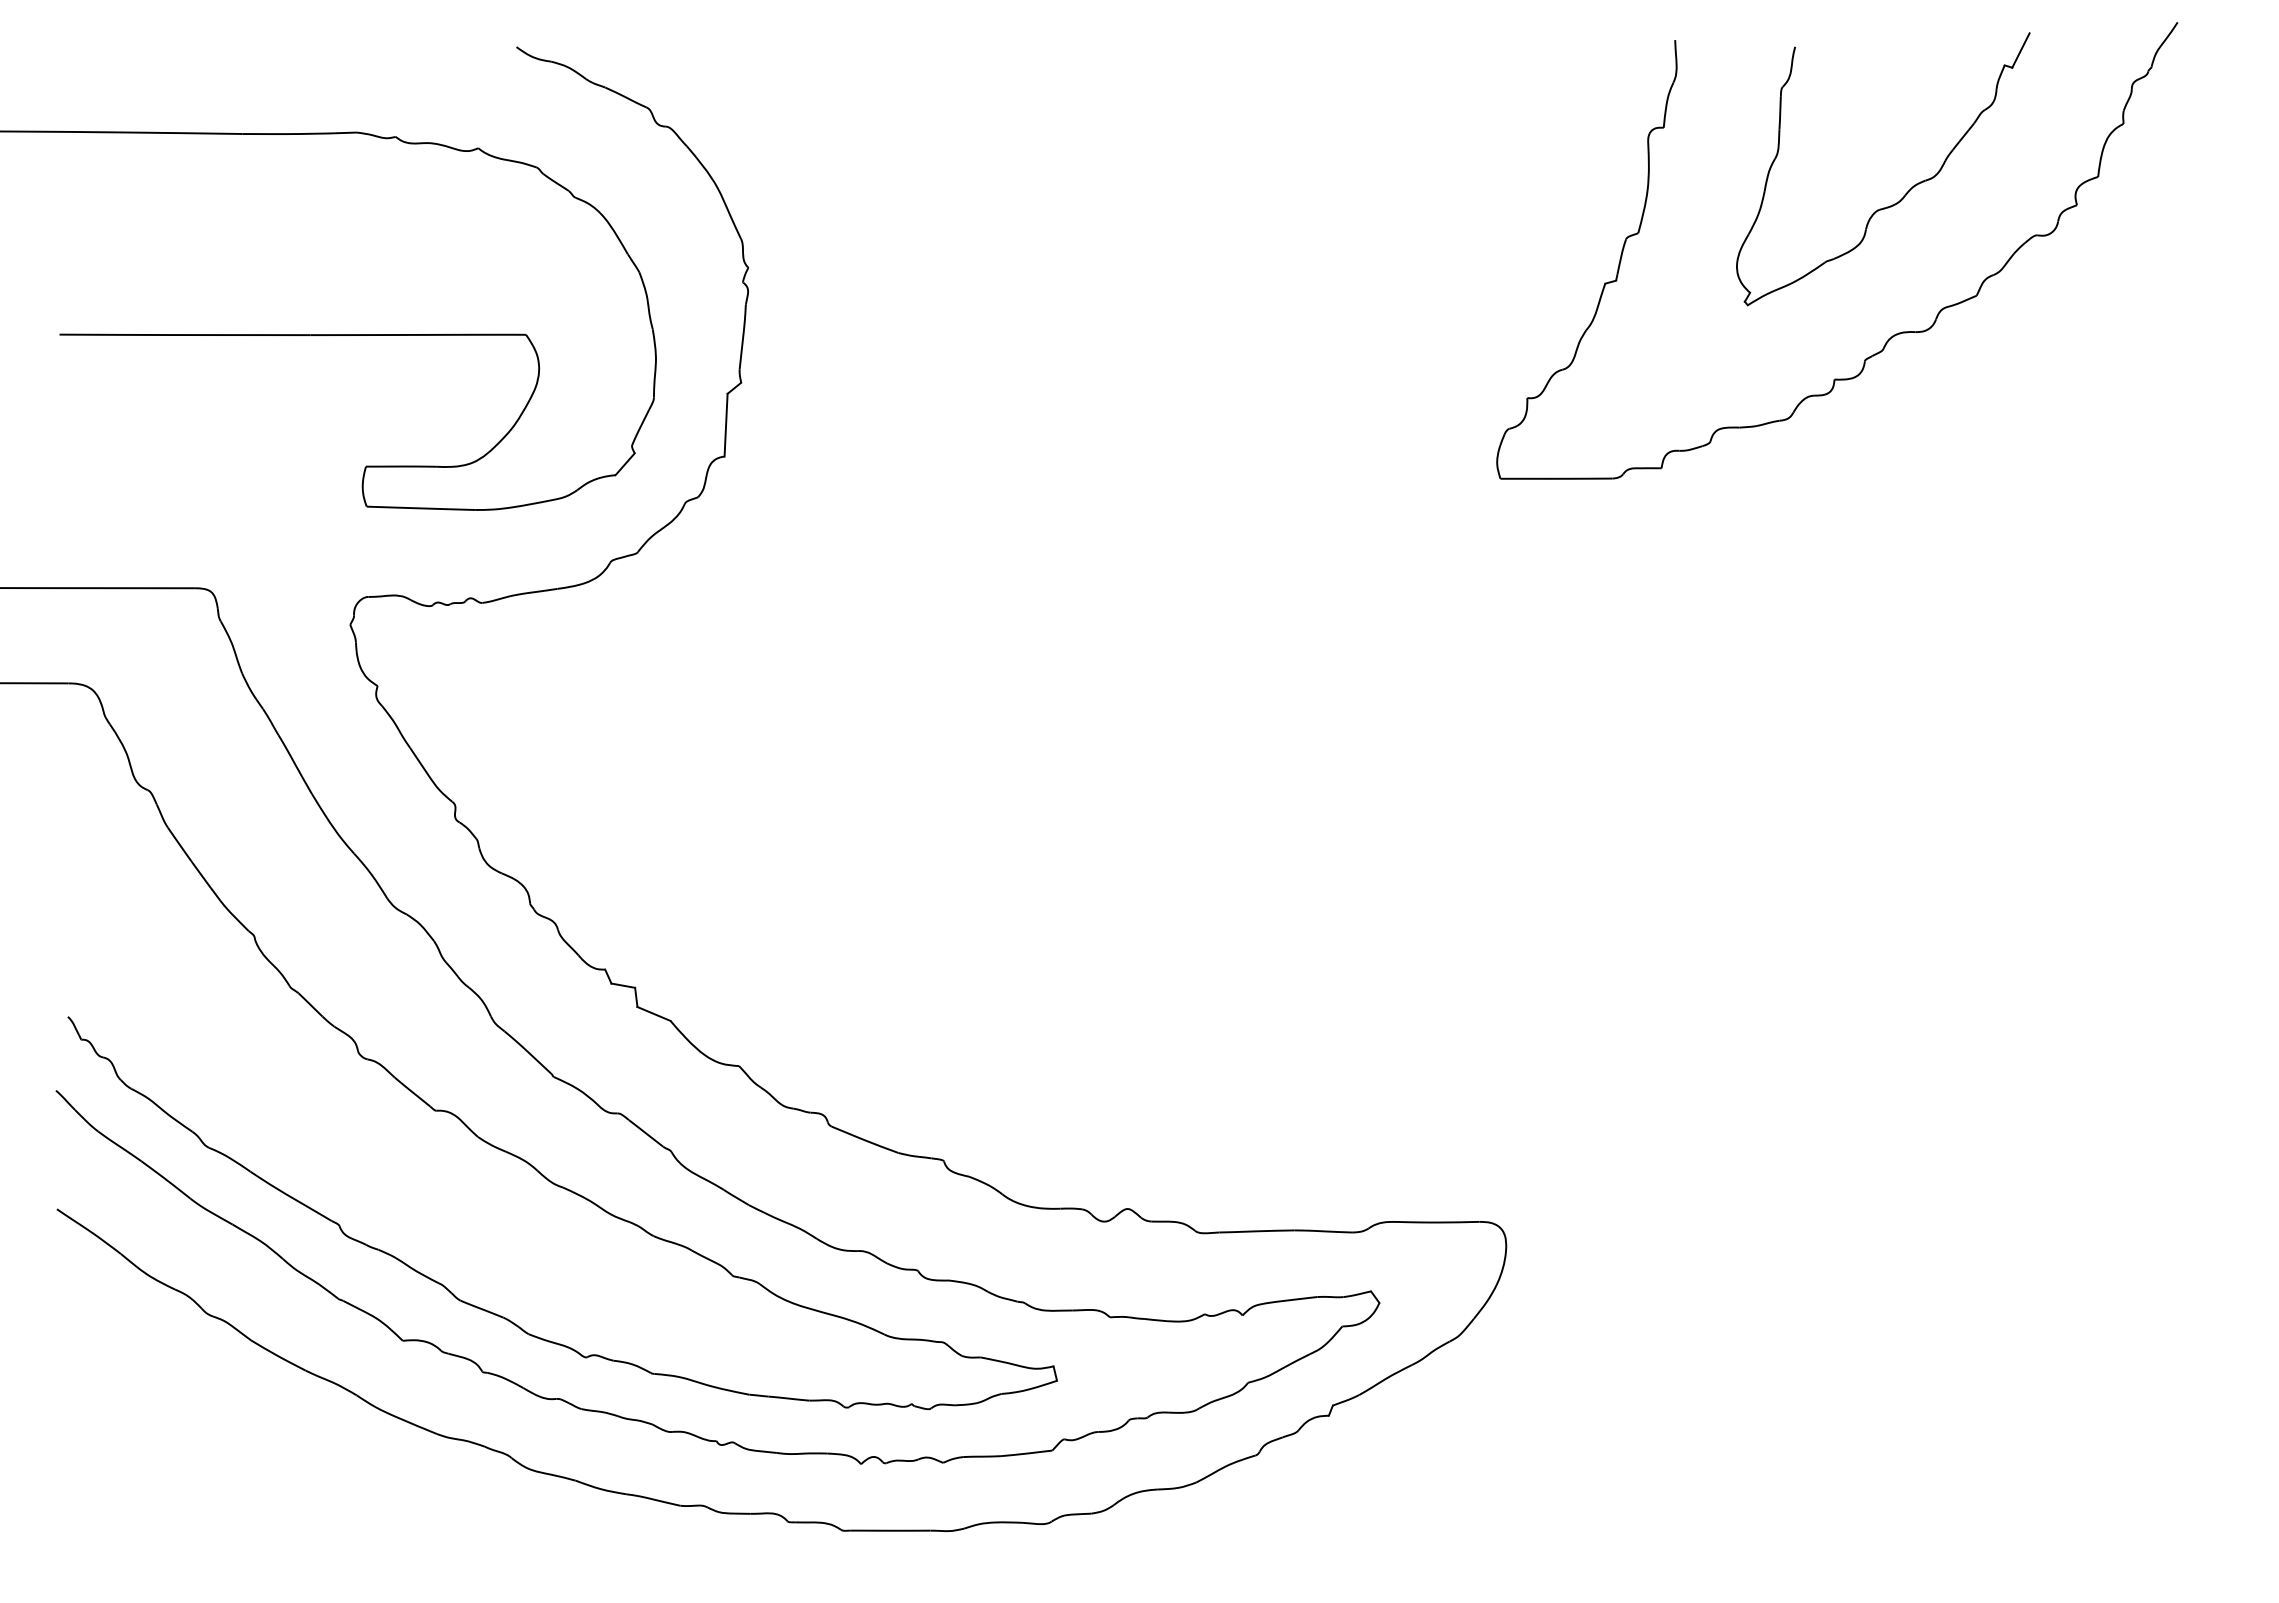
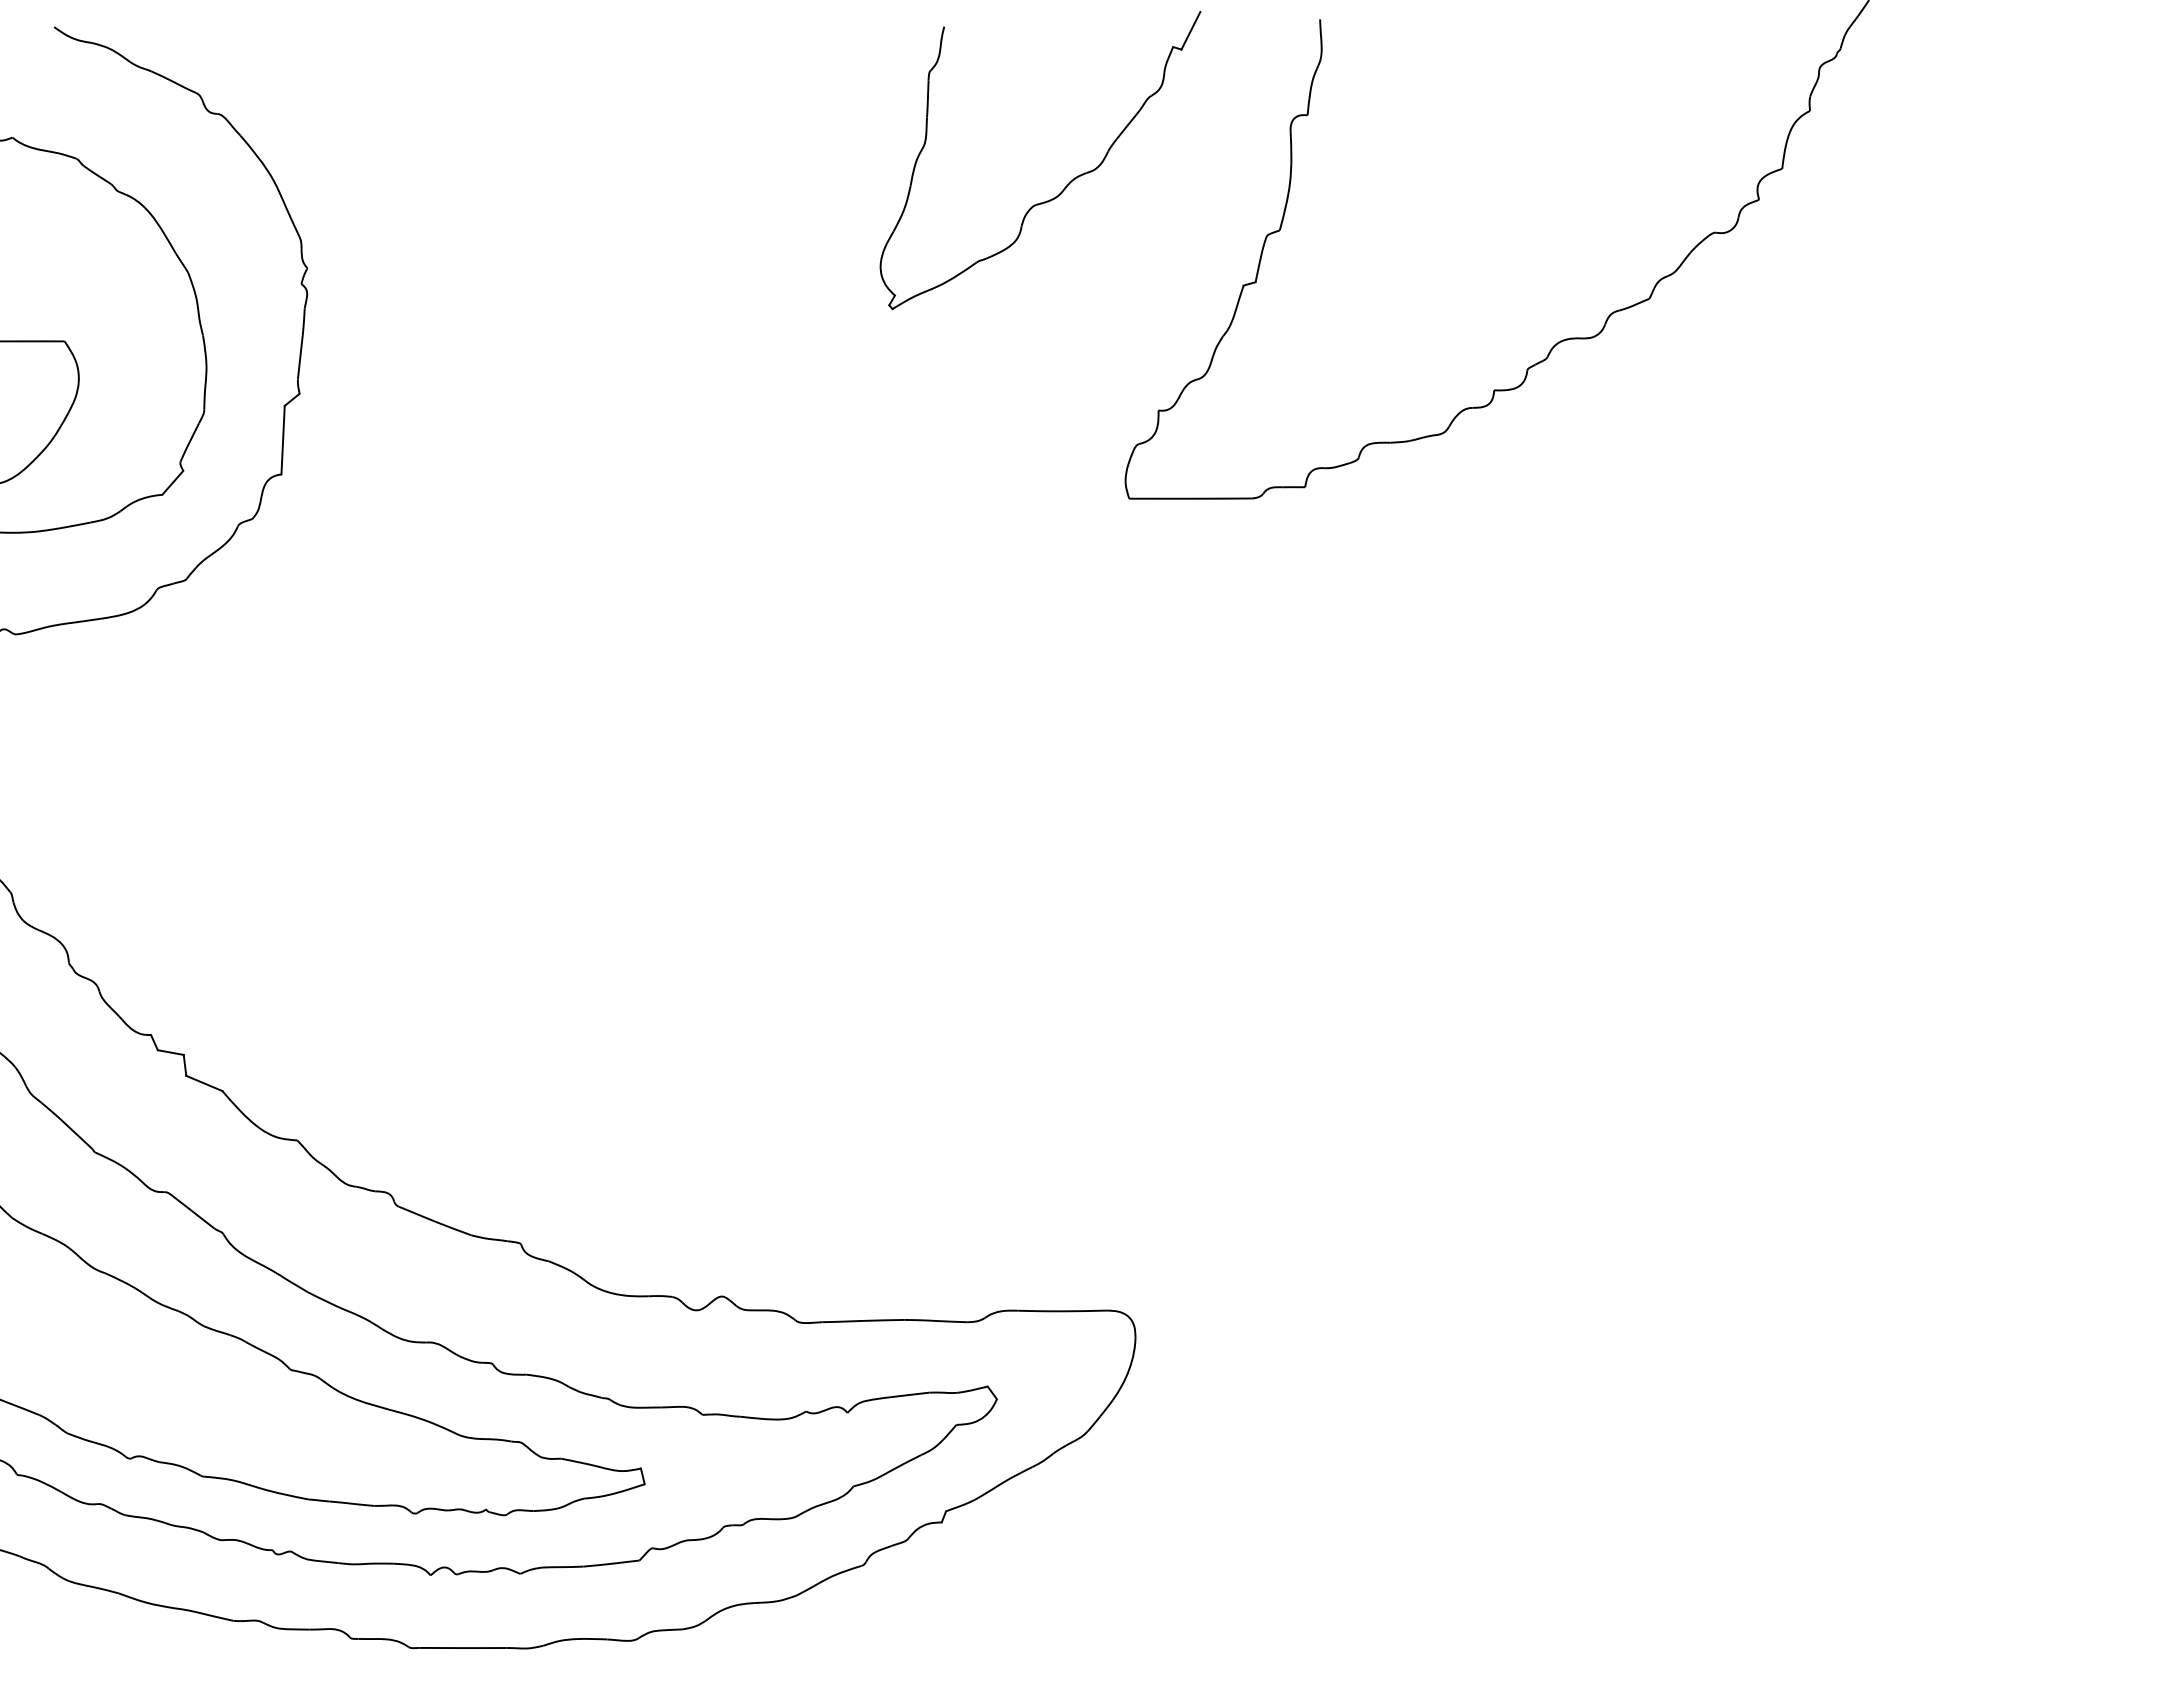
part: (1906, 192) -> (1065, 185), moved

